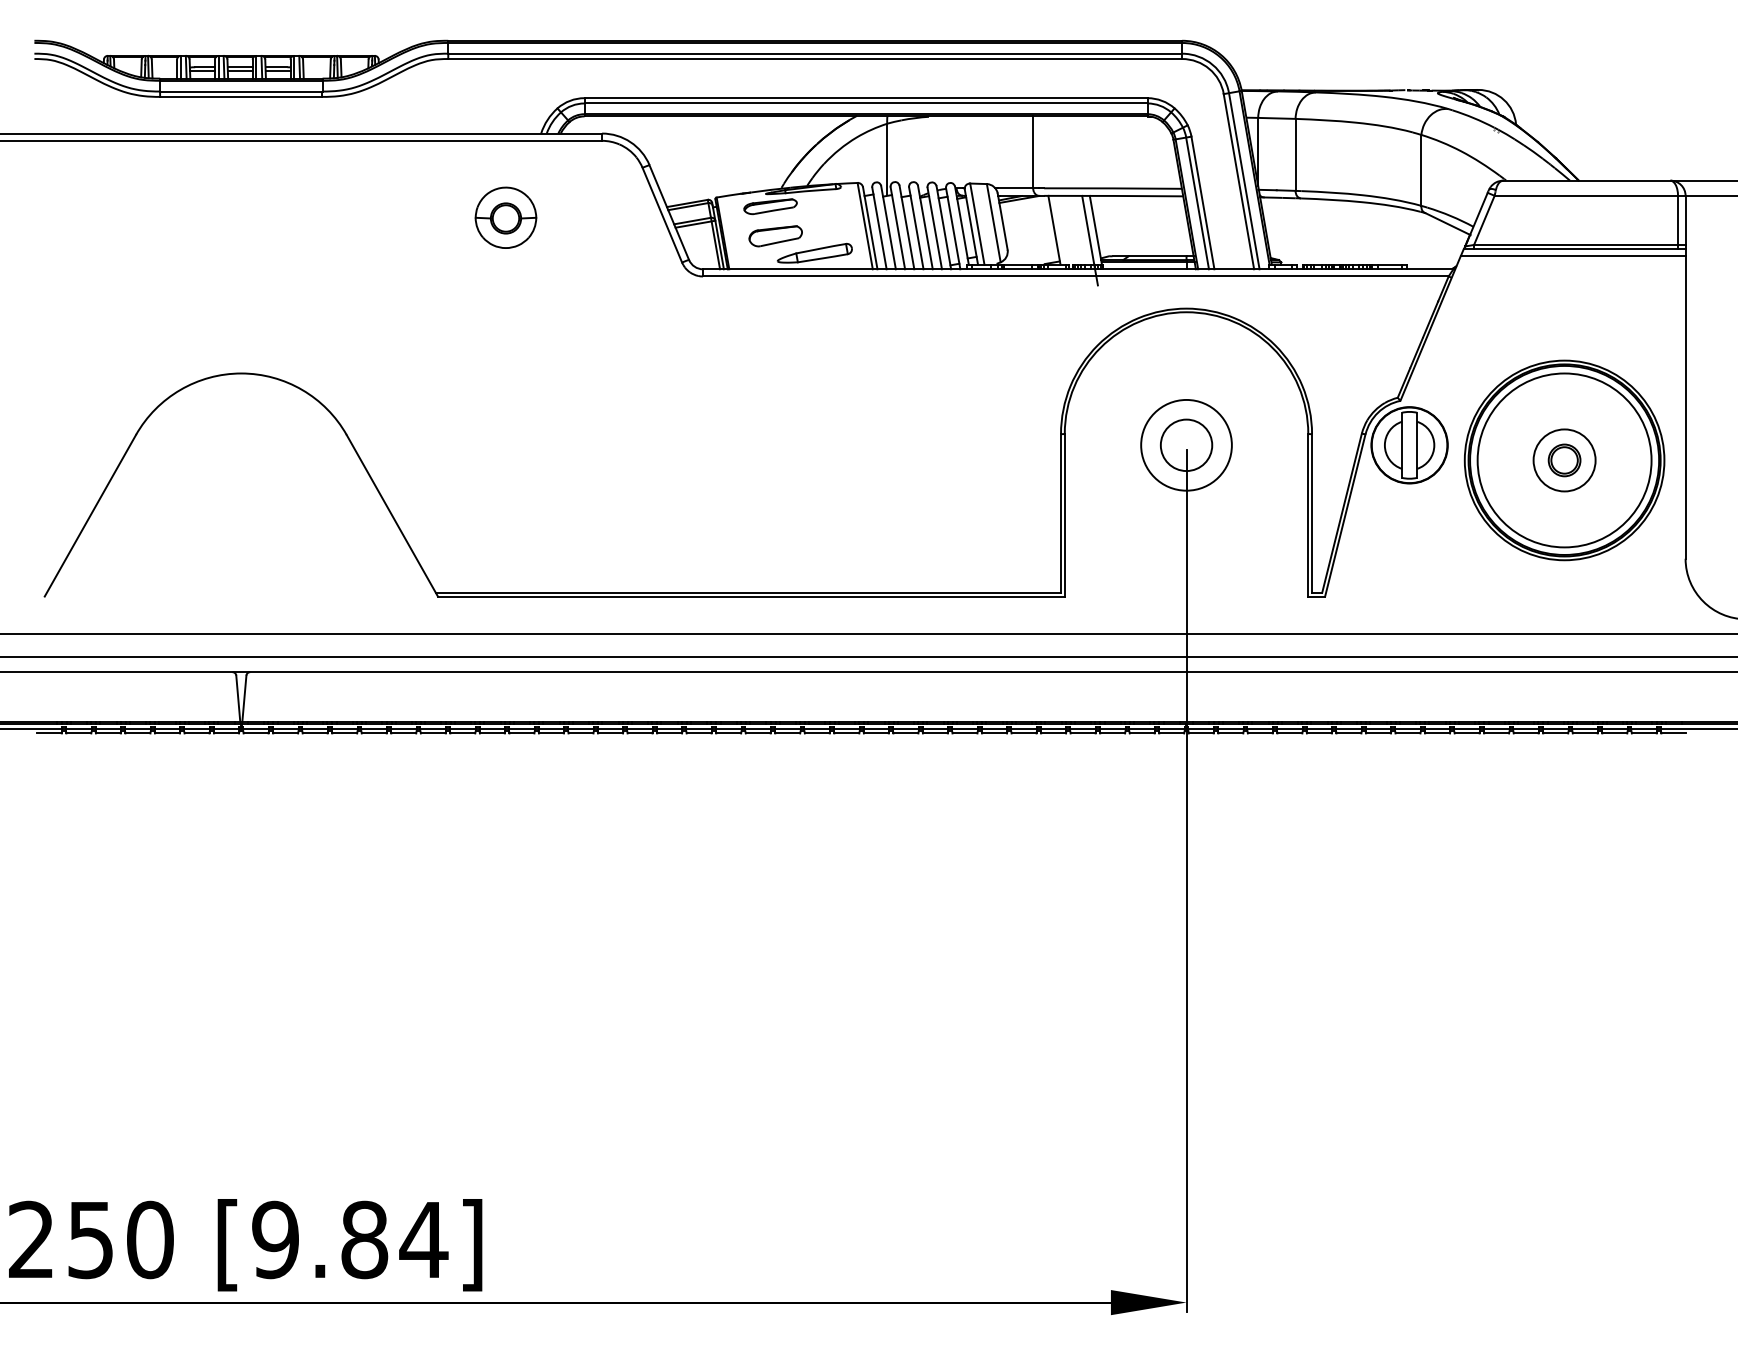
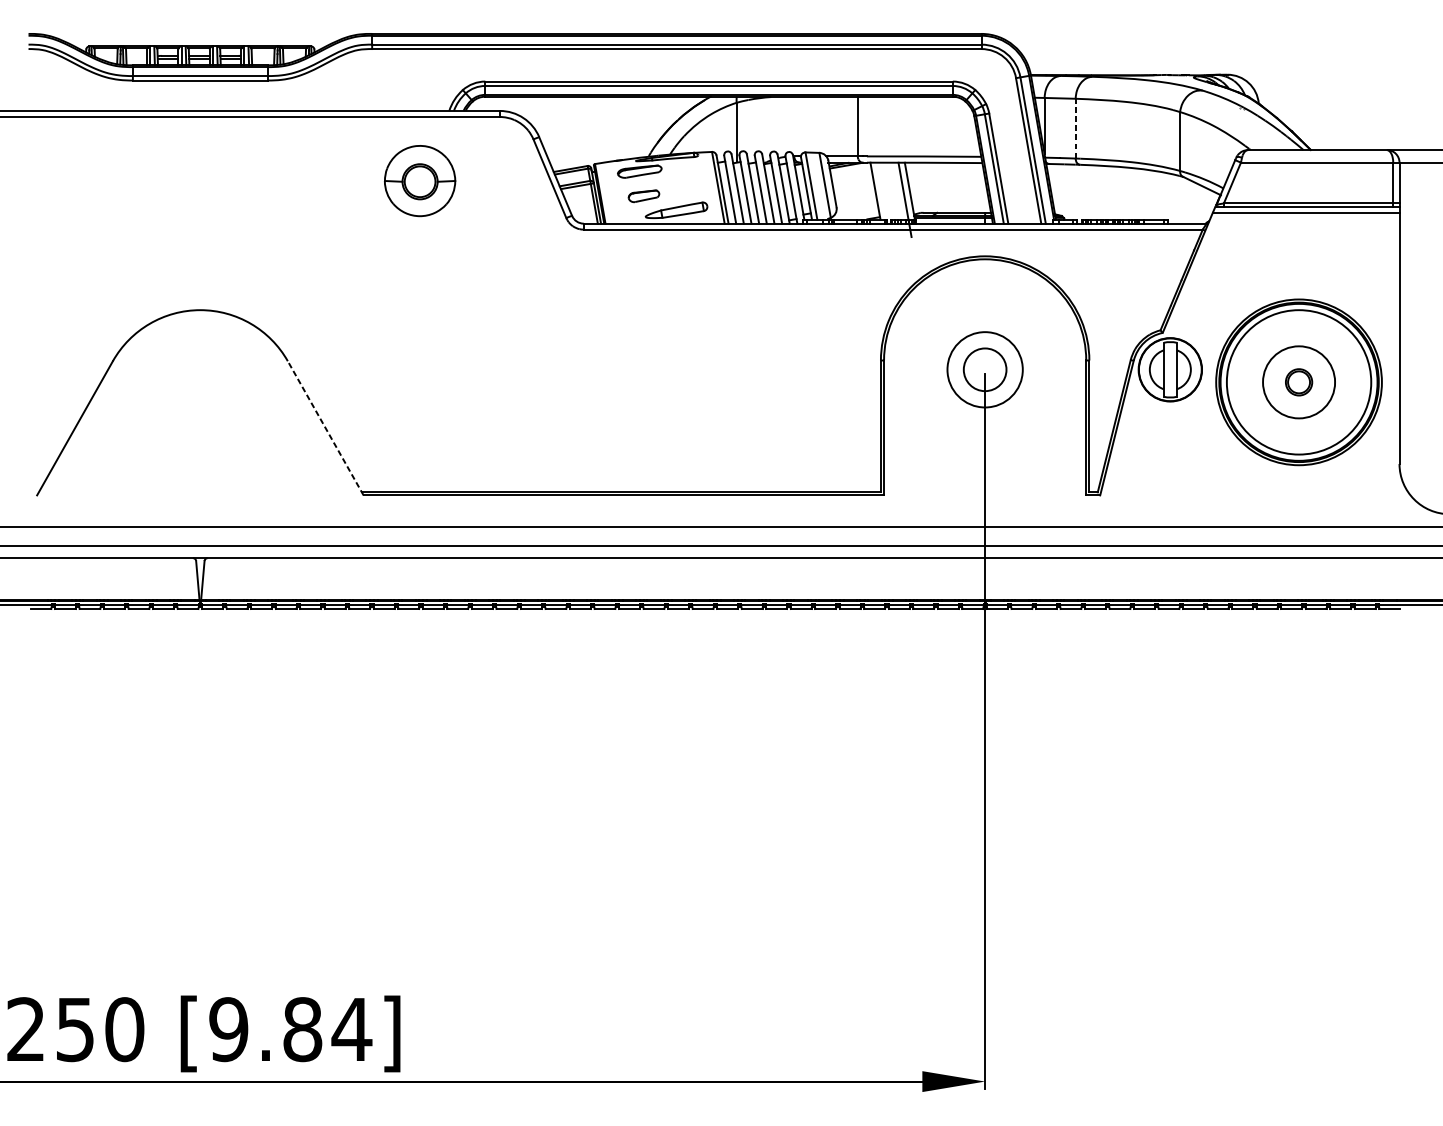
line: (1295, 154) -> (1075, 128), solid -> dashed
part: (505, 217) -> (419, 180), size x1.4
part: (775, 236) -> (643, 196), size x0.7
circle: (1564, 460) -> (1298, 382), size x1.4
line: (392, 515) -> (325, 428), solid -> dashed

